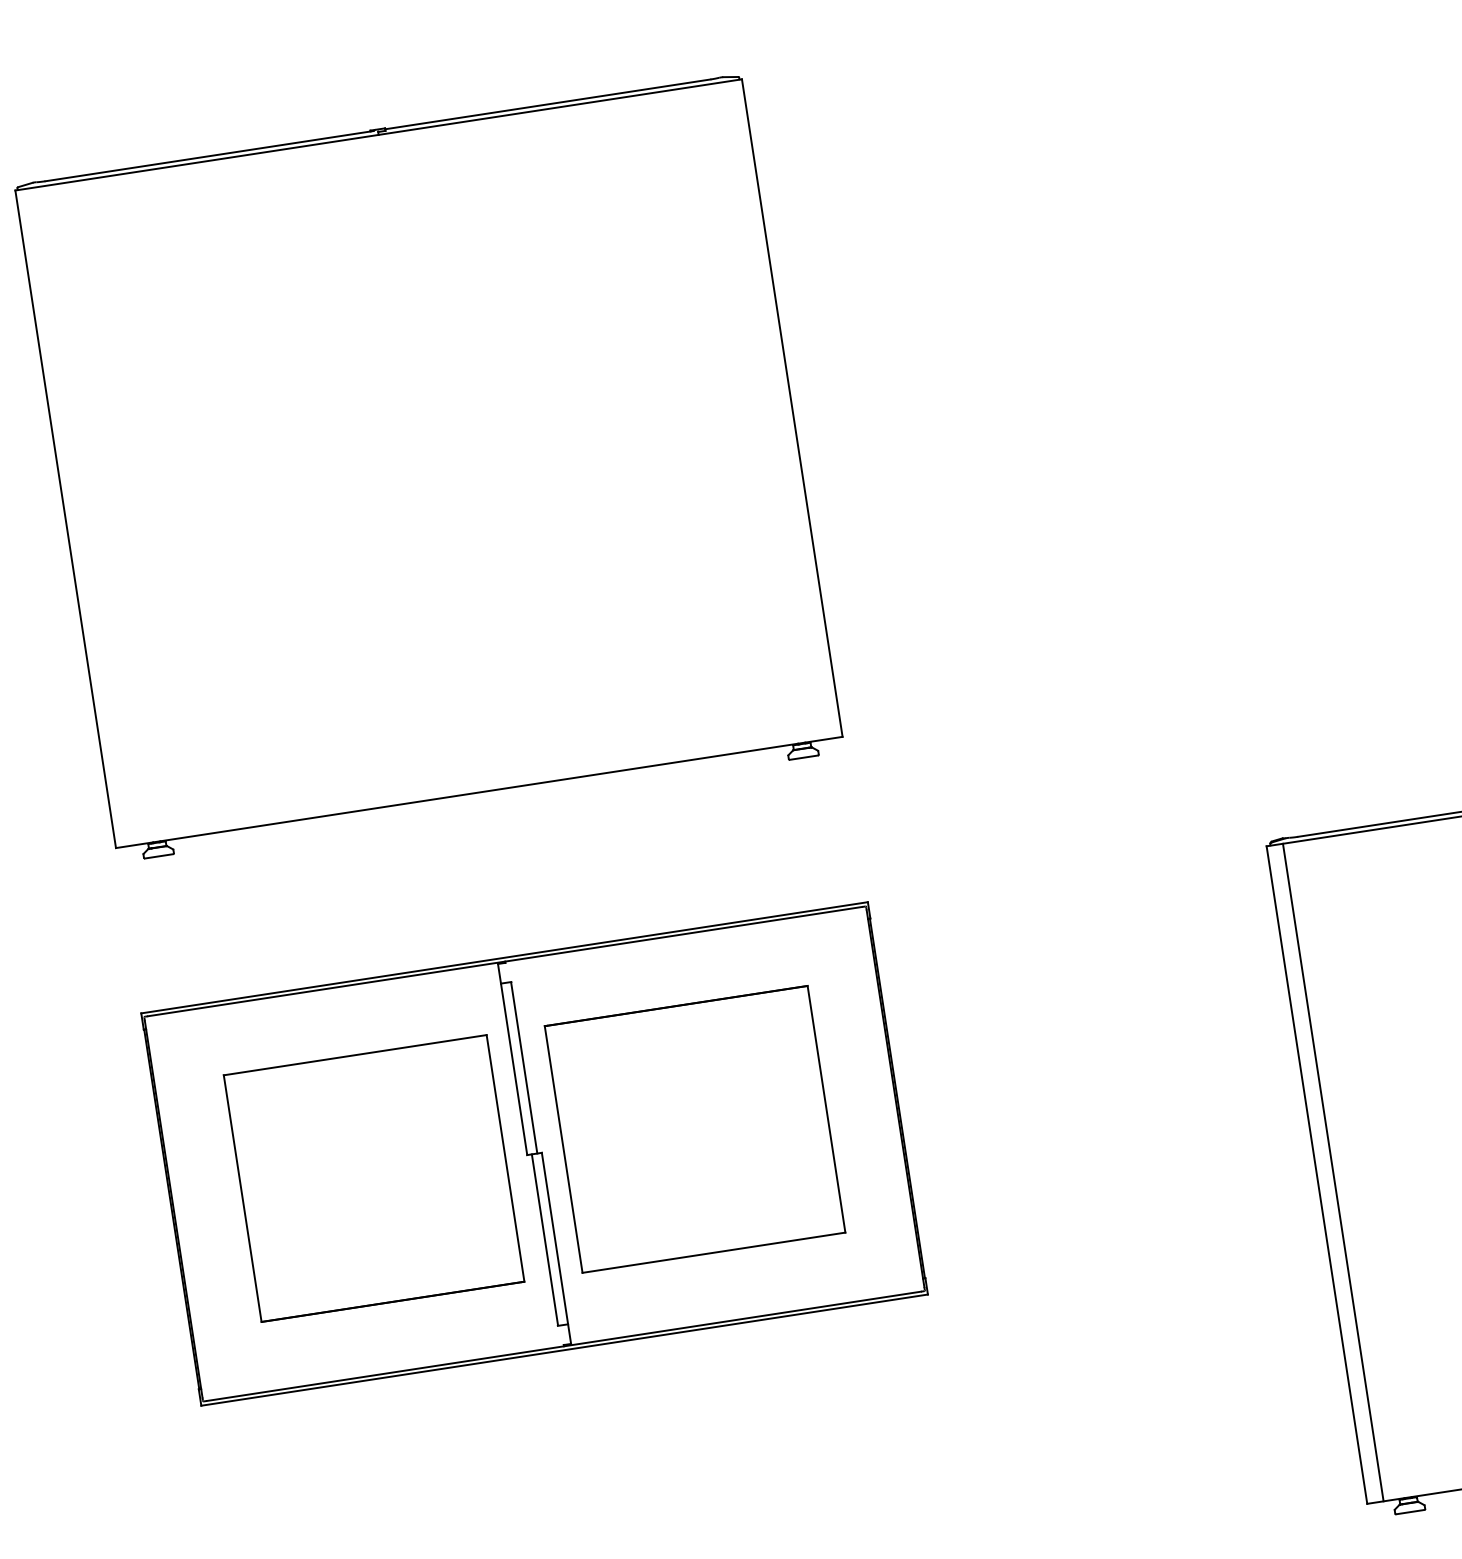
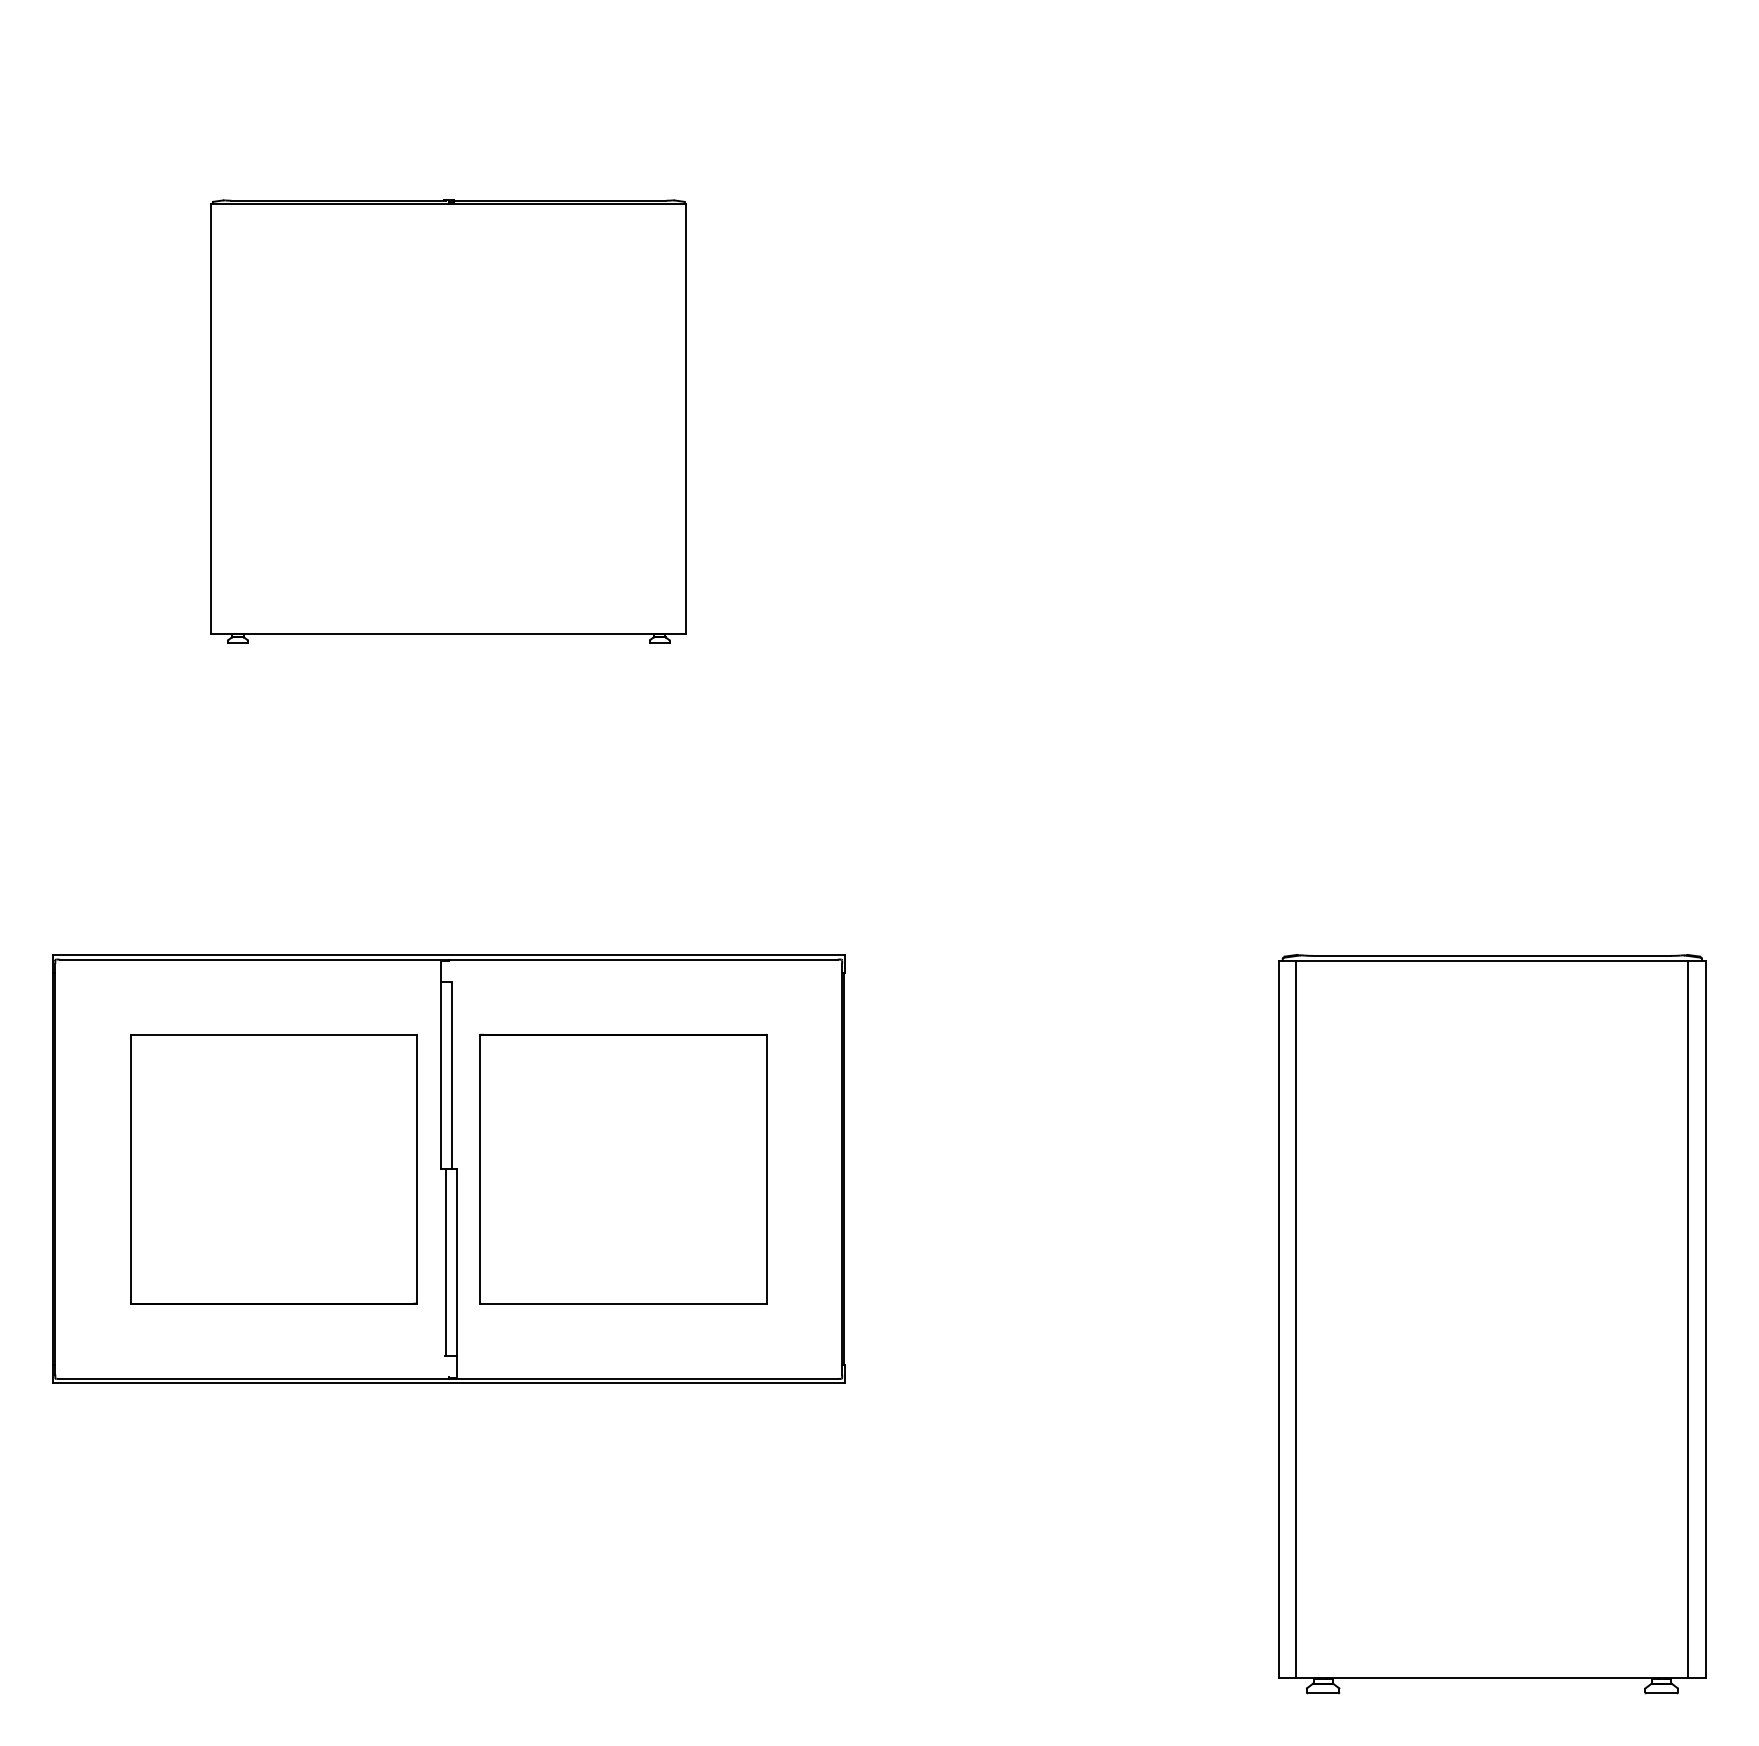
part: (429, 468) -> (448, 421), size x0.6

